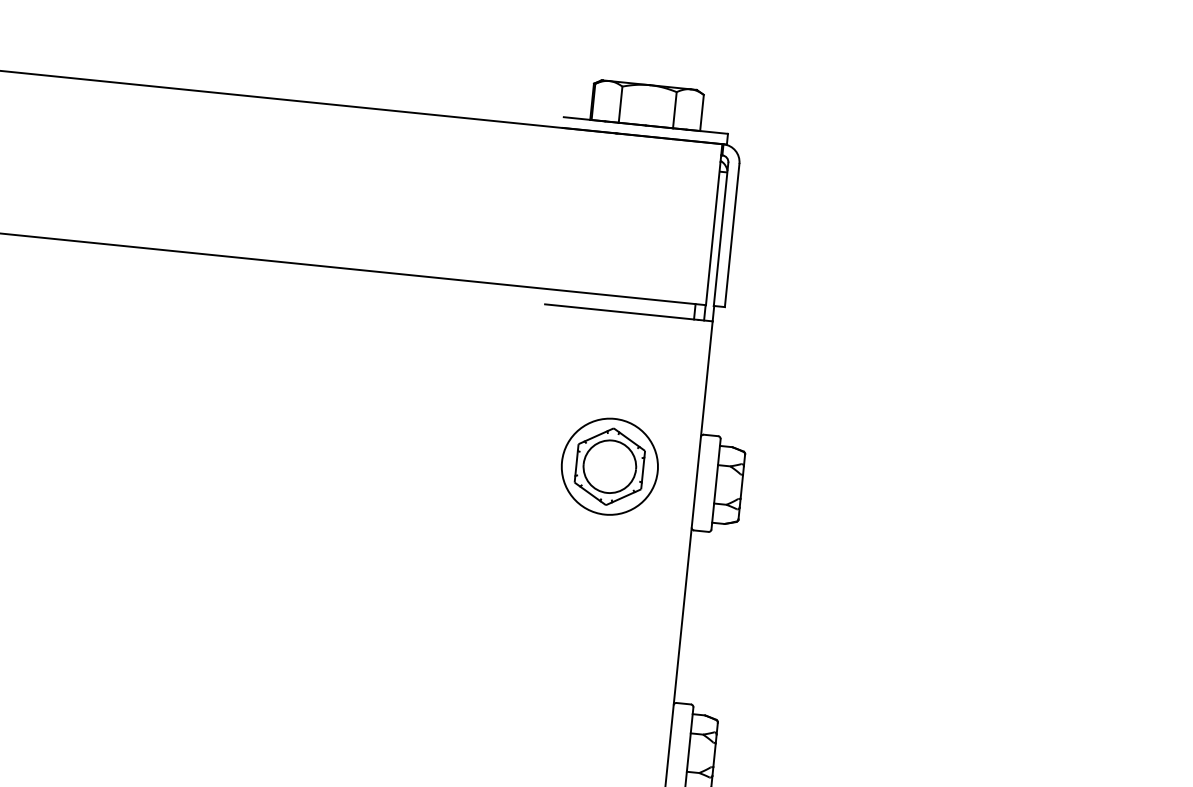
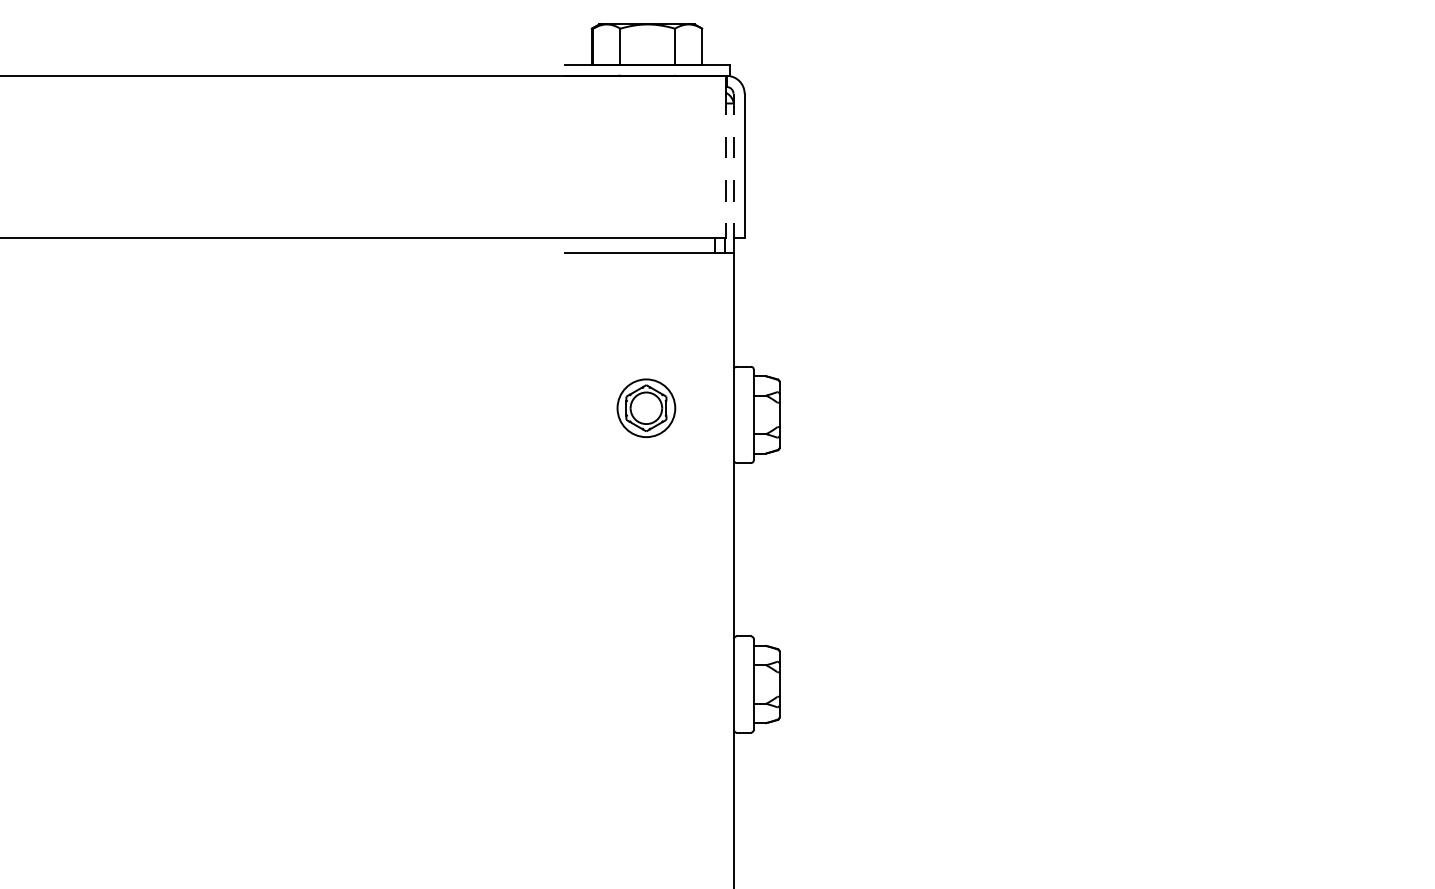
line: (713, 233) -> (725, 165), solid -> dashed
line: (721, 234) -> (733, 165), solid -> dashed
part: (609, 467) -> (646, 408), size x0.6

